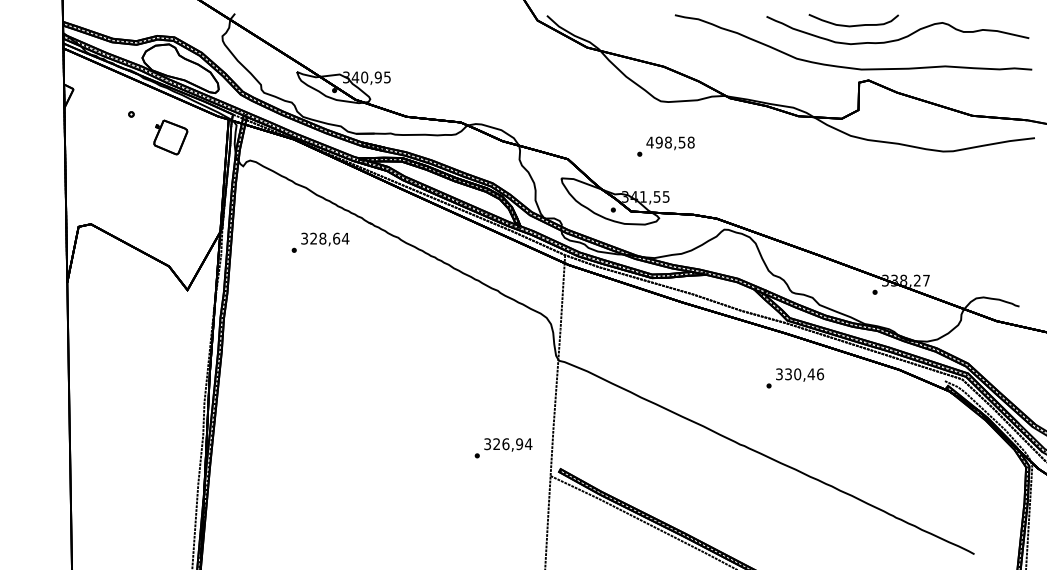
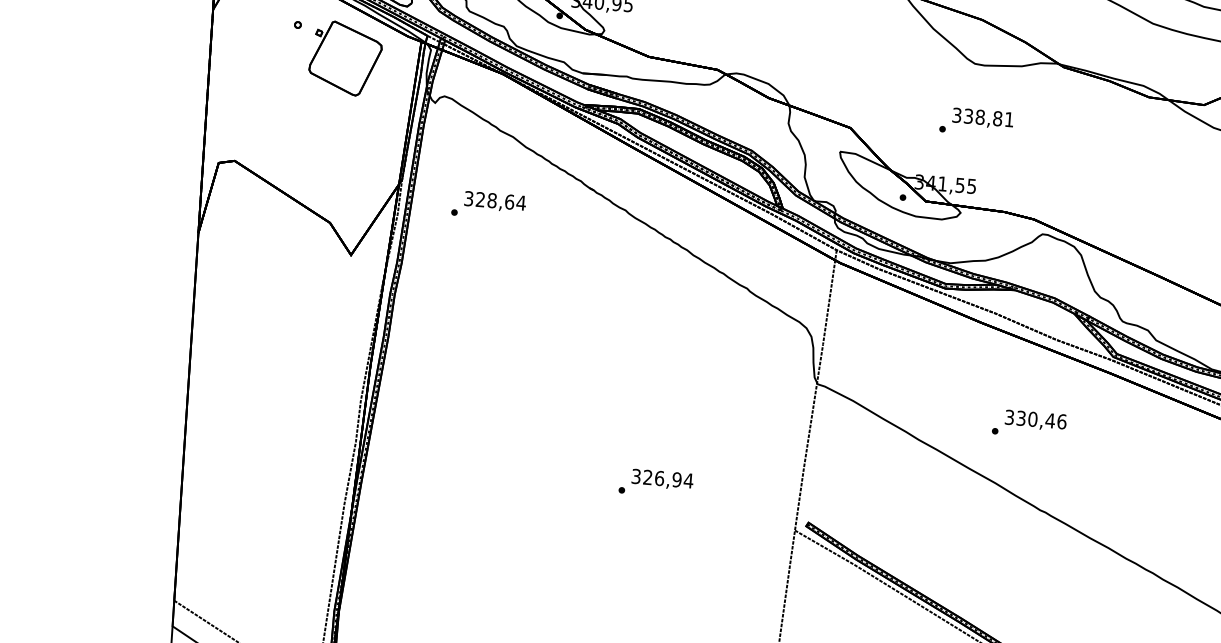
part: (170, 137) -> (345, 58), size x1.67
text: (670, 142) -> (982, 117), 498,58 -> 338,81
text: (320, 242) -> (488, 205), moved
text: (795, 378) -> (1029, 424), moved
text: (503, 448) -> (656, 483), moved

